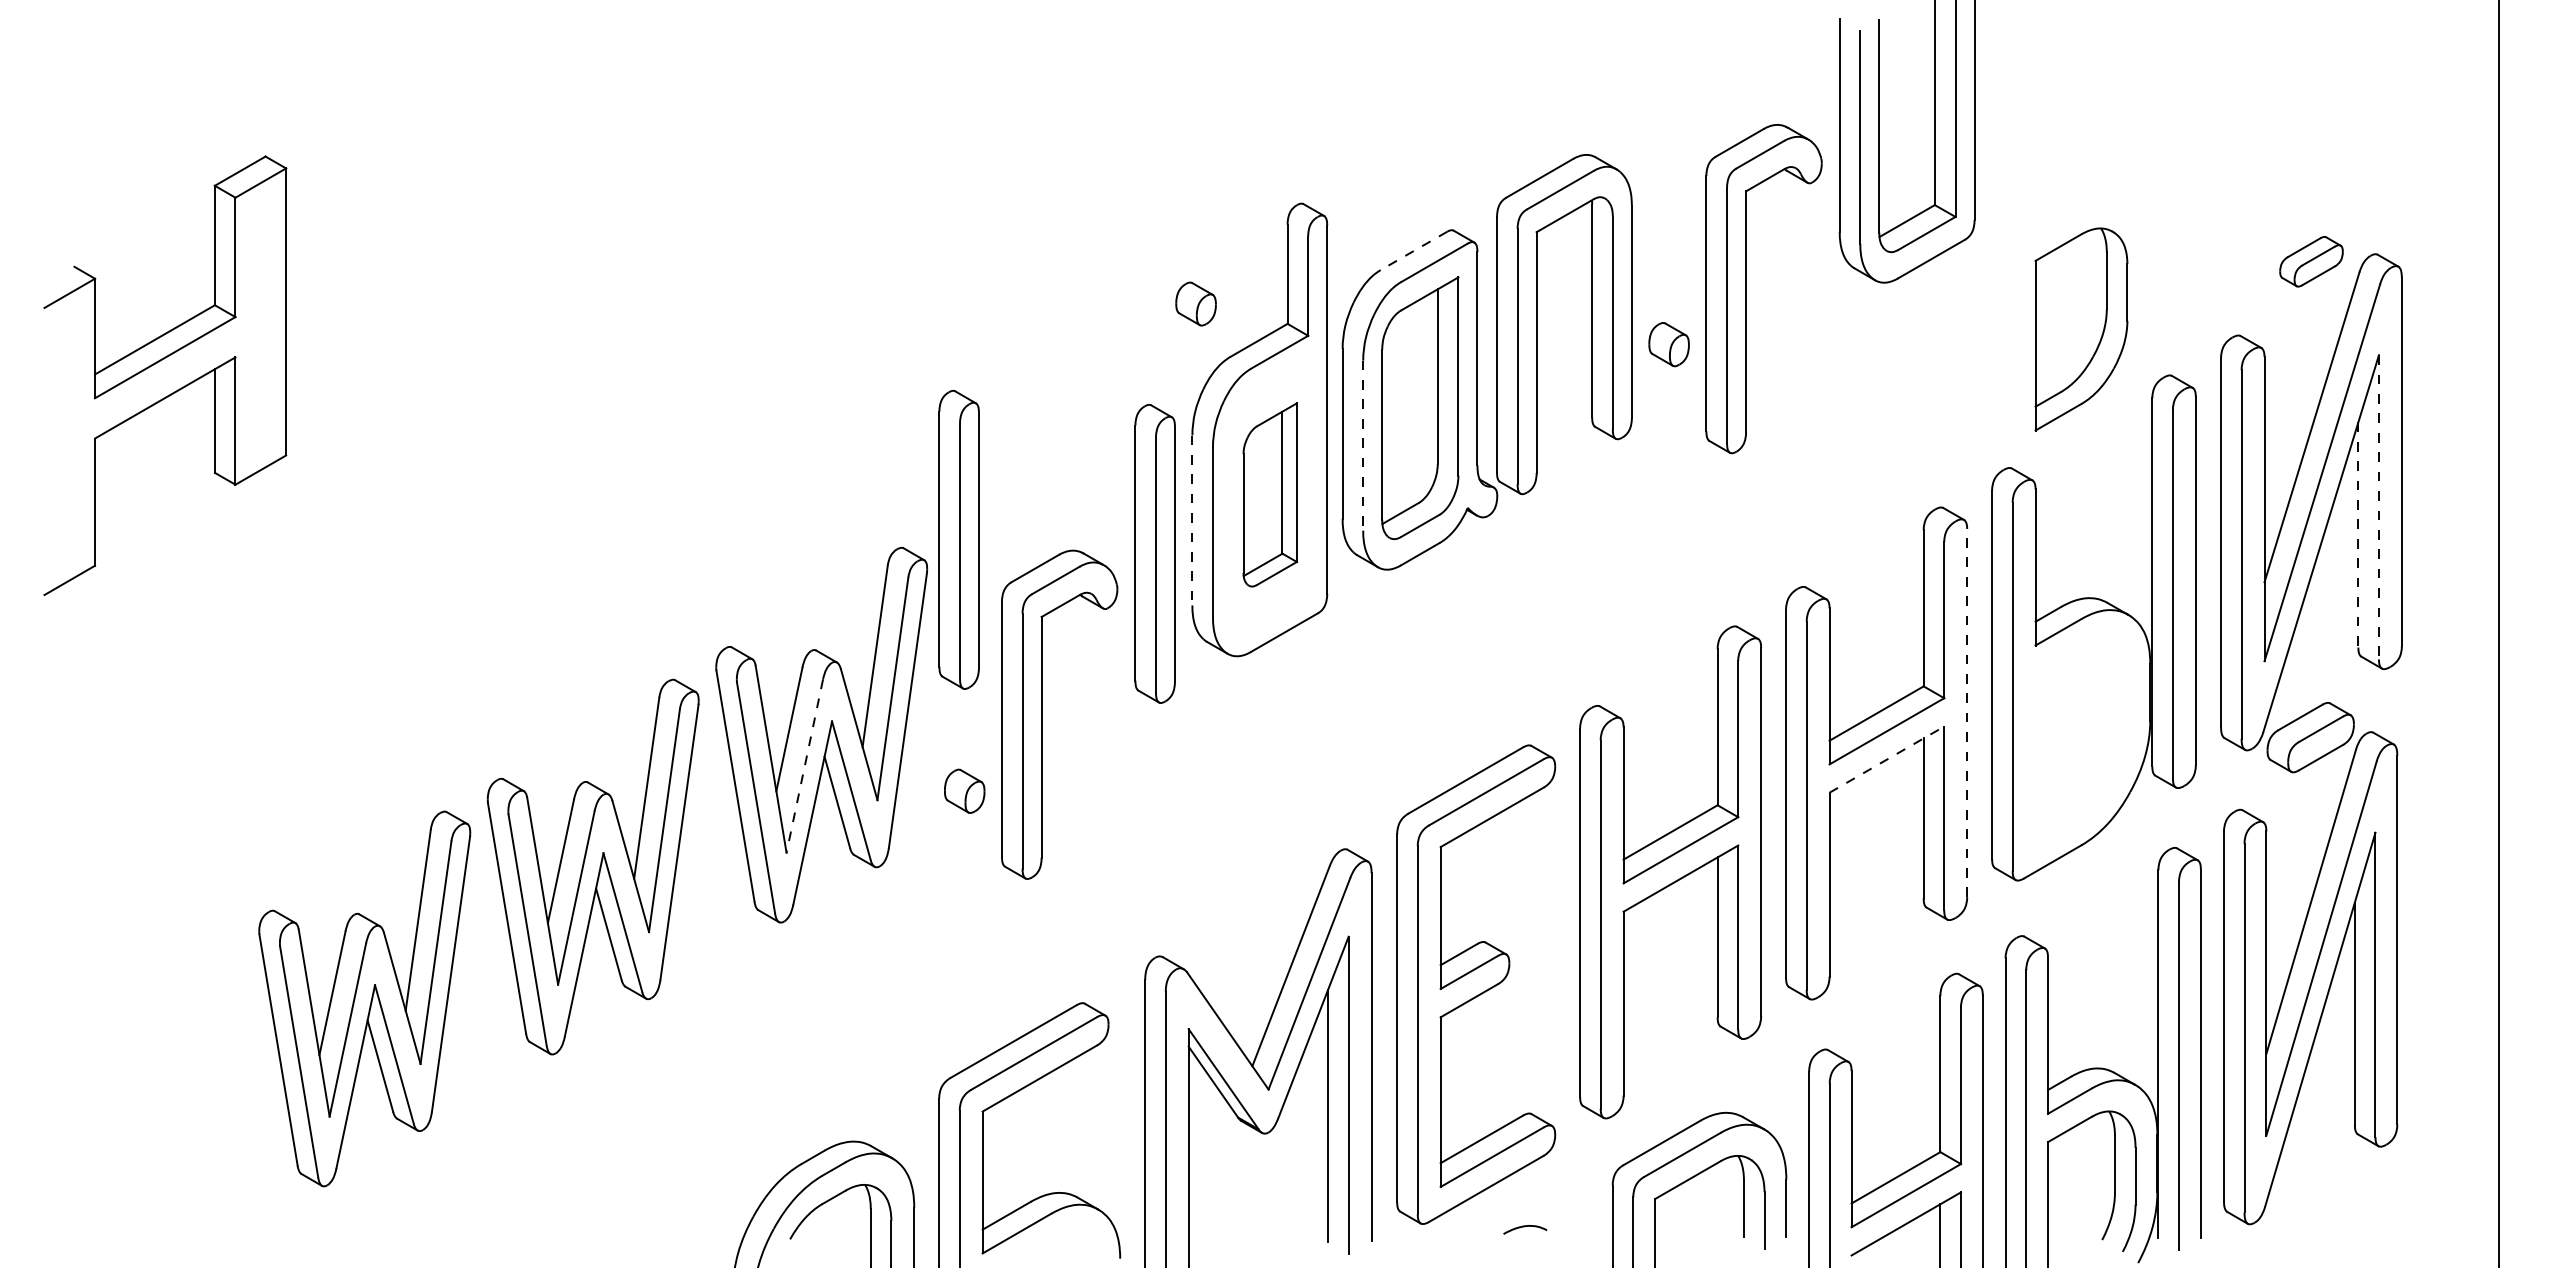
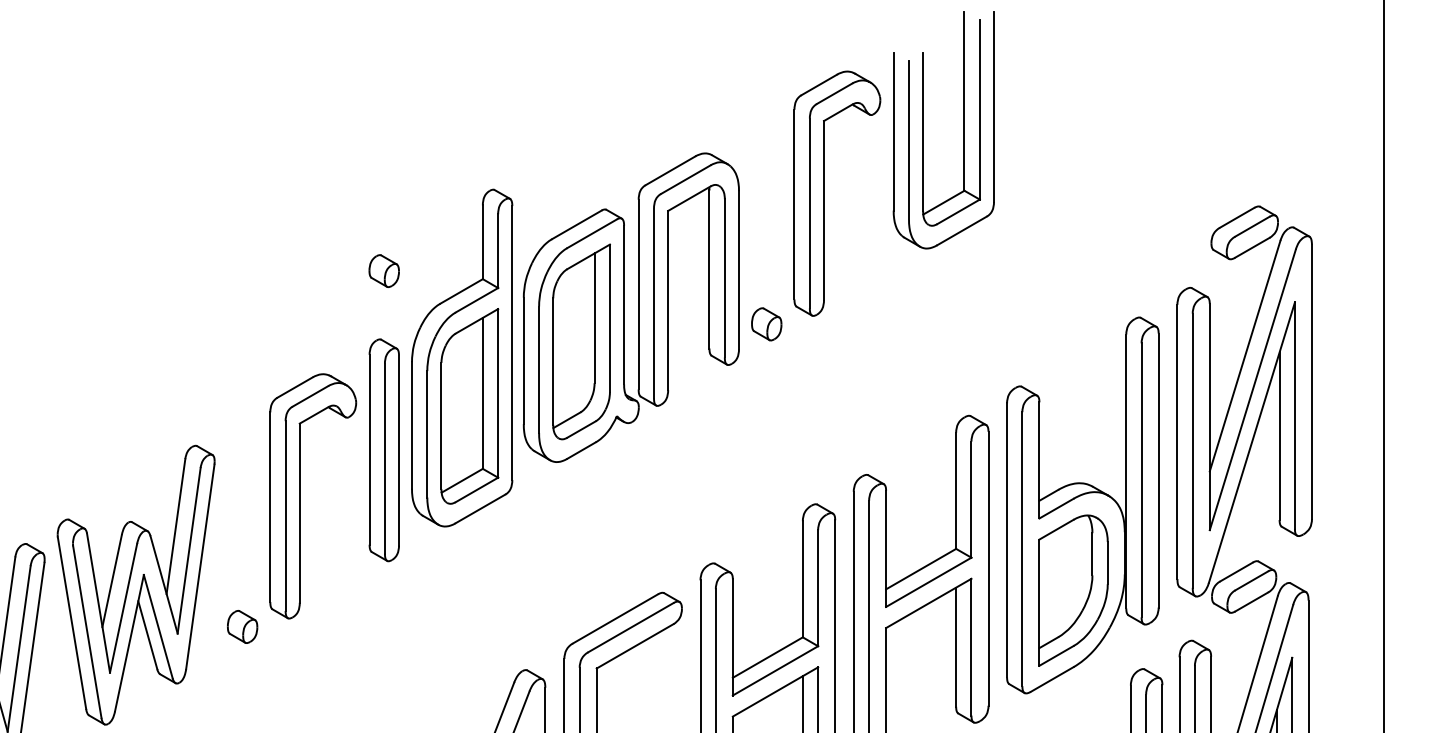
line: (1413, 251) -> (576, 225), dashed -> solid
part: (2311, 261) -> (1244, 232), size x1.43
part: (1746, 289) -> (824, 194), moved
part: (1195, 303) -> (383, 270), moved
part: (2081, 329) -> (1073, 590), moved
part: (1668, 344) -> (766, 324), moved
line: (1363, 445) -> (539, 369), dashed -> solid
part: (1270, 494) -> (470, 406), size x1.43
line: (2378, 507) -> (1294, 415), dashed -> solid
line: (1192, 520) -> (412, 425), dashed -> solid
line: (2358, 534) -> (1279, 435), dashed -> solid
part: (958, 539) -> (237, 439), removed
line: (1967, 712) -> (988, 568), dashed -> solid
part: (1042, 714) -> (300, 496), moved
line: (1887, 759) -> (929, 603), dashed -> solid
line: (804, 766) -> (123, 608), dashed -> solid

